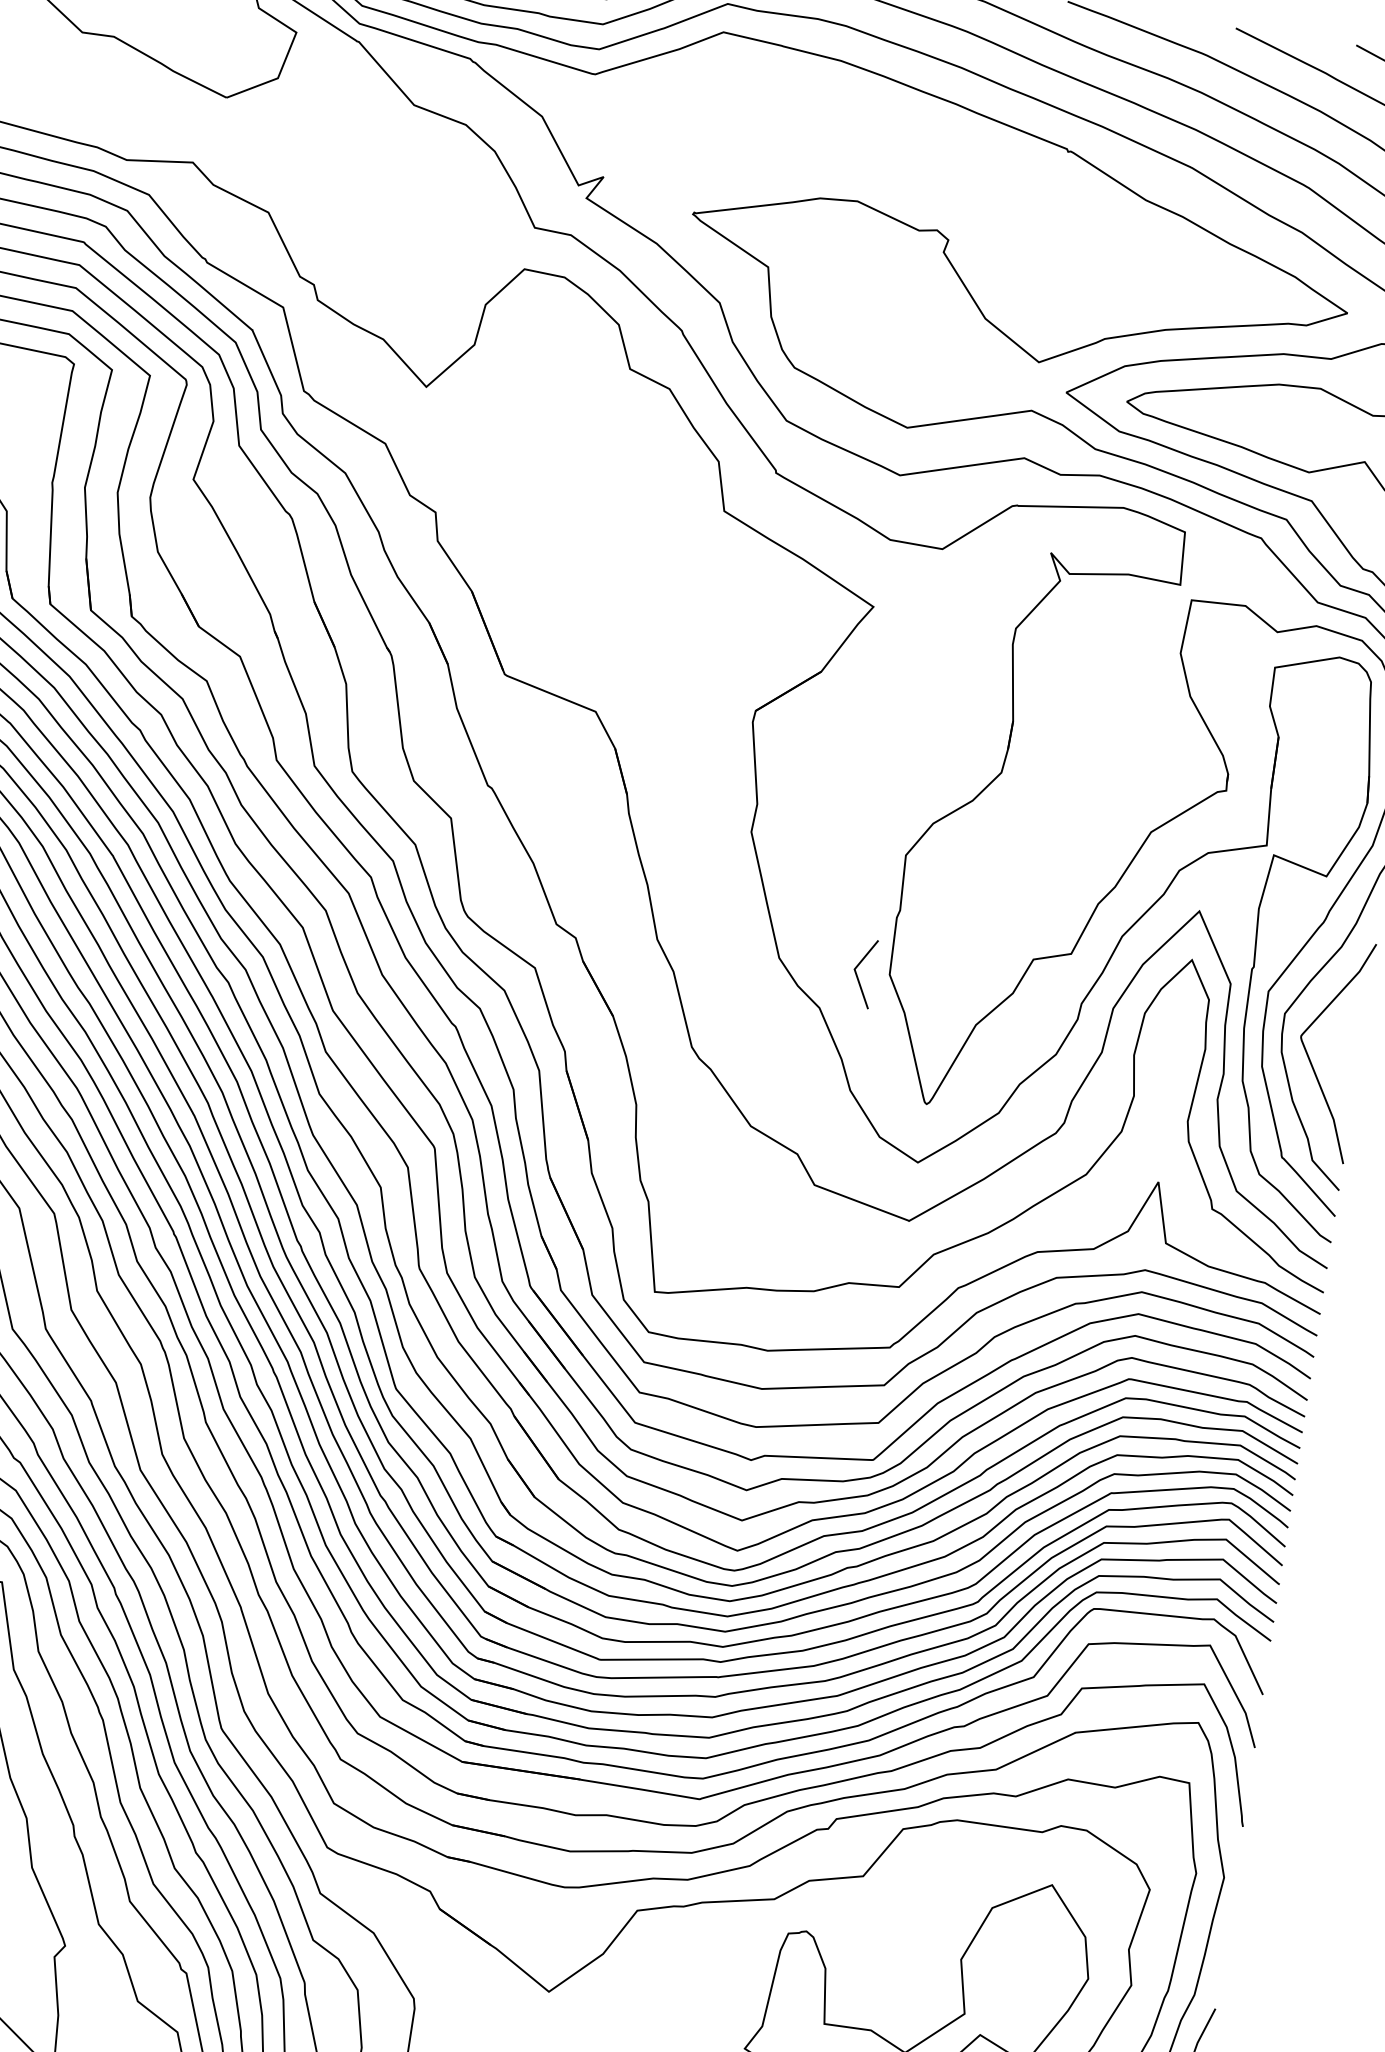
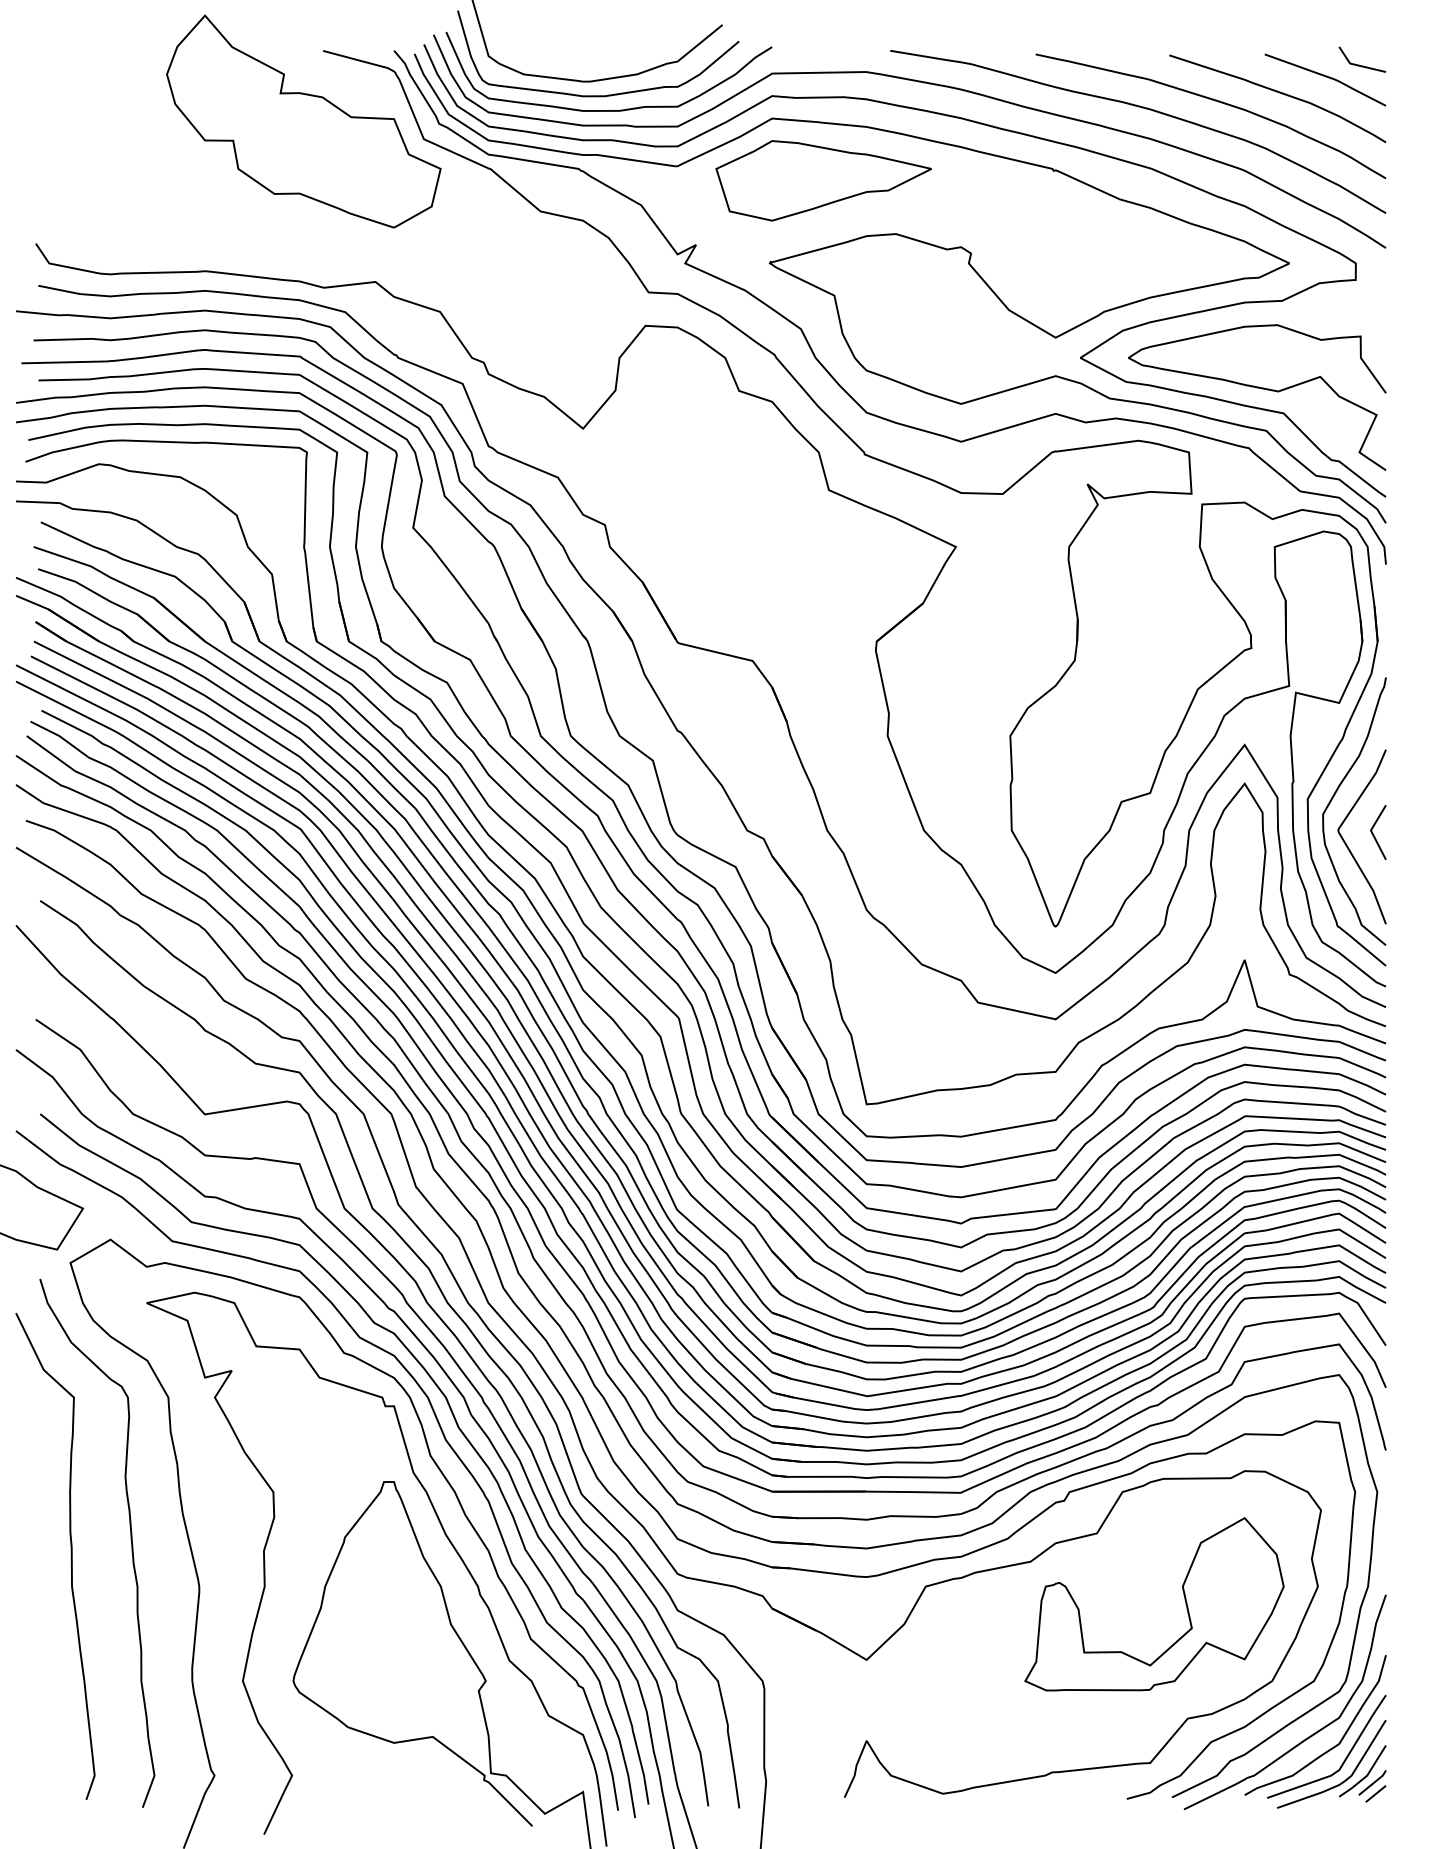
part: (776, 120) -> (823, 180), added
line: (858, 976) -> (1374, 835), moved

